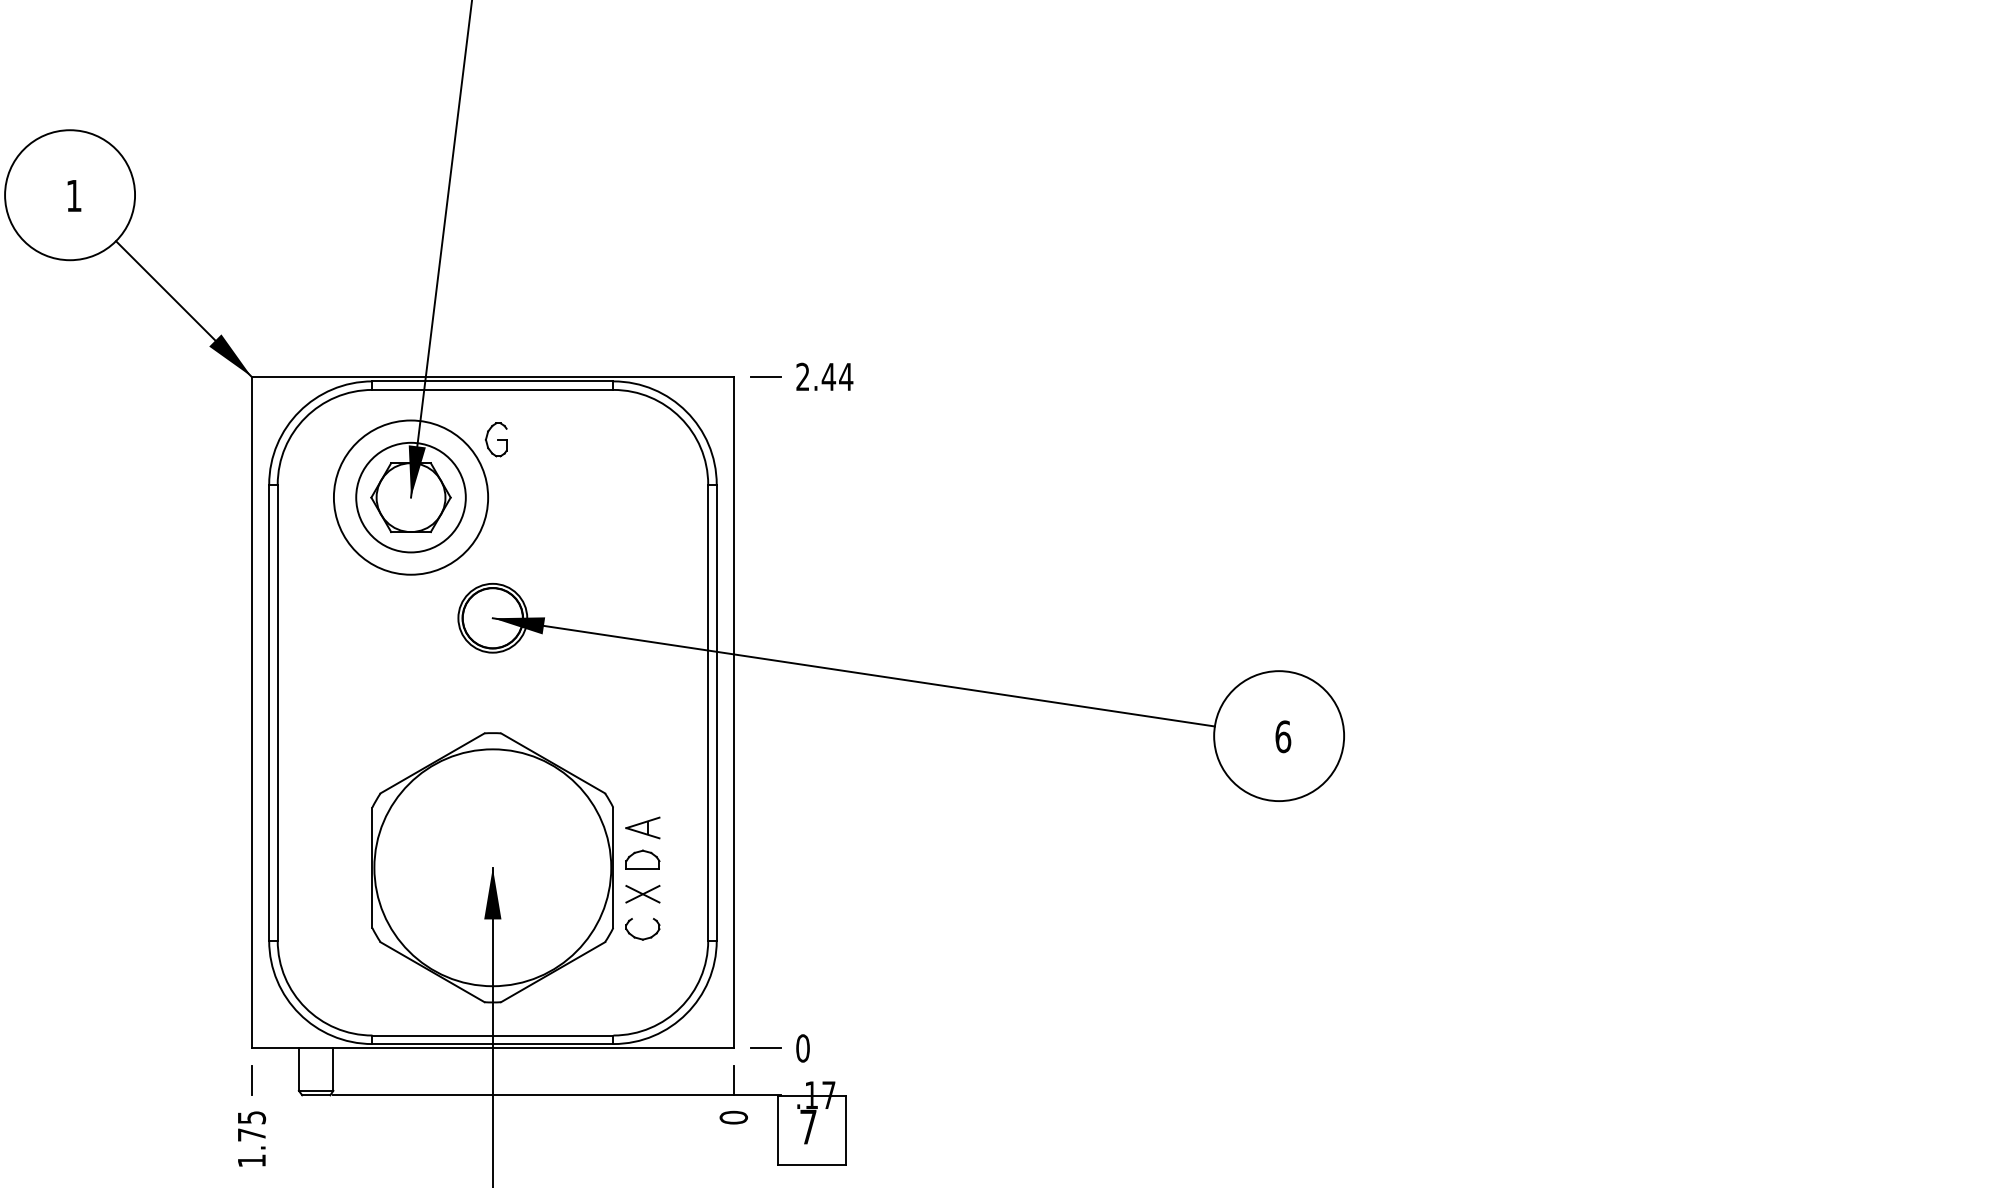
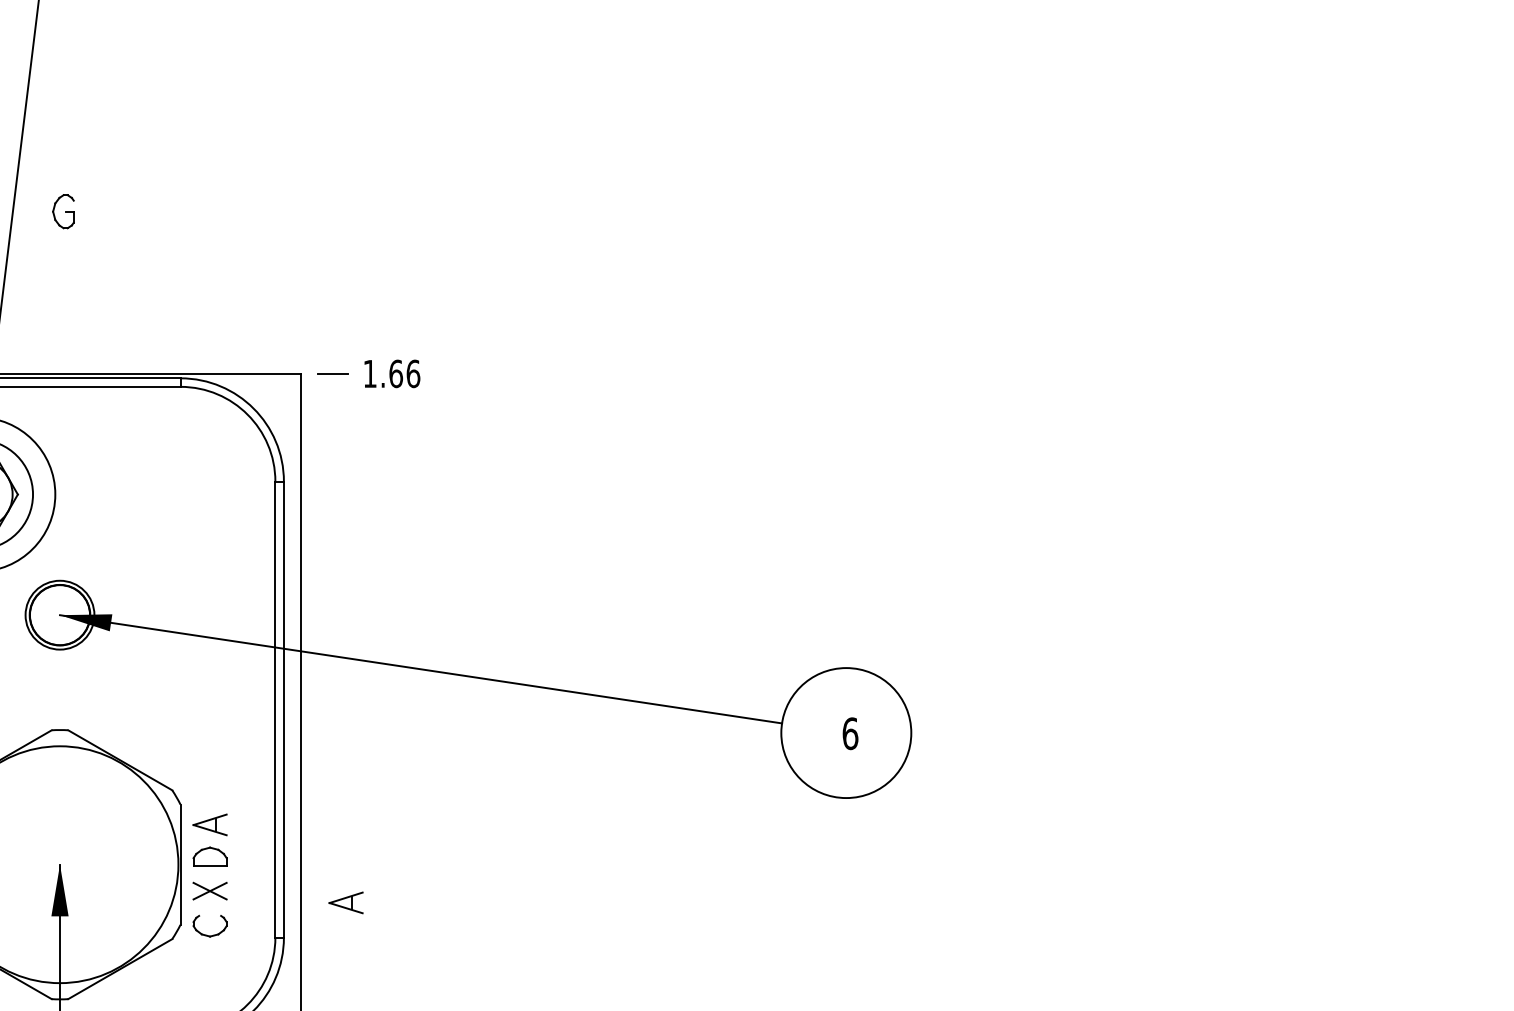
text: (824, 376) -> (391, 373), 2.44 -> 1.66
part: (496, 439) -> (63, 211), moved
part: (778, 905) -> (345, 902), added

